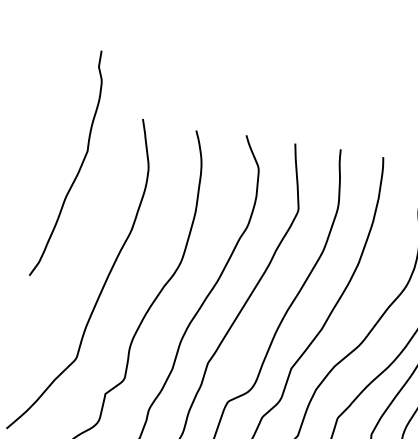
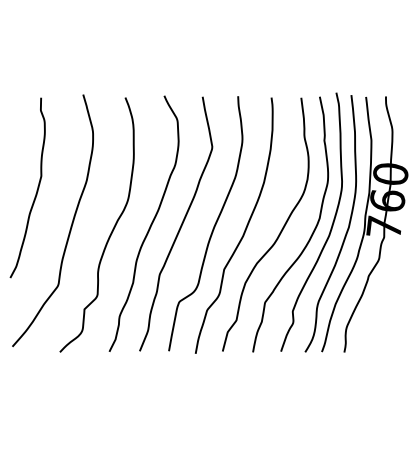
curve: (78, 168) -> (36, 190), moved

